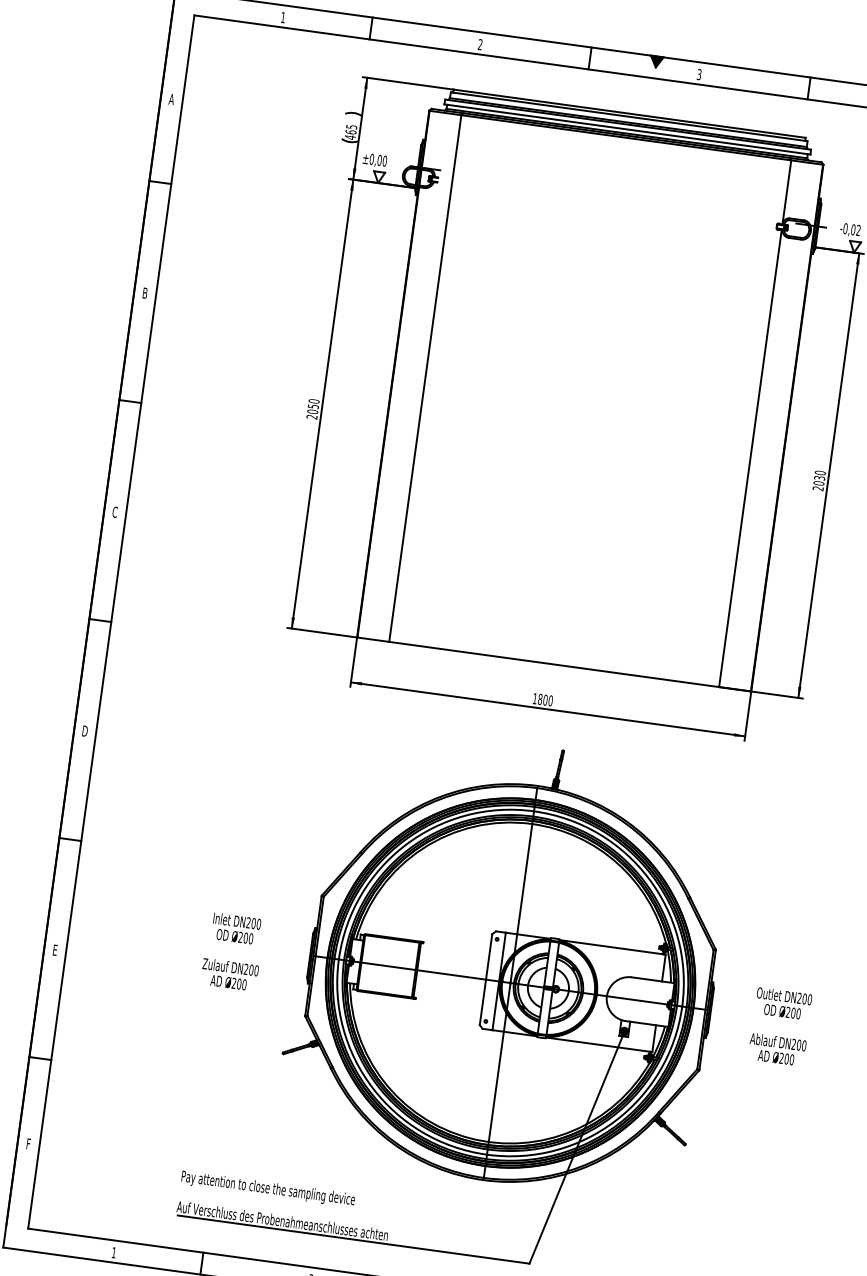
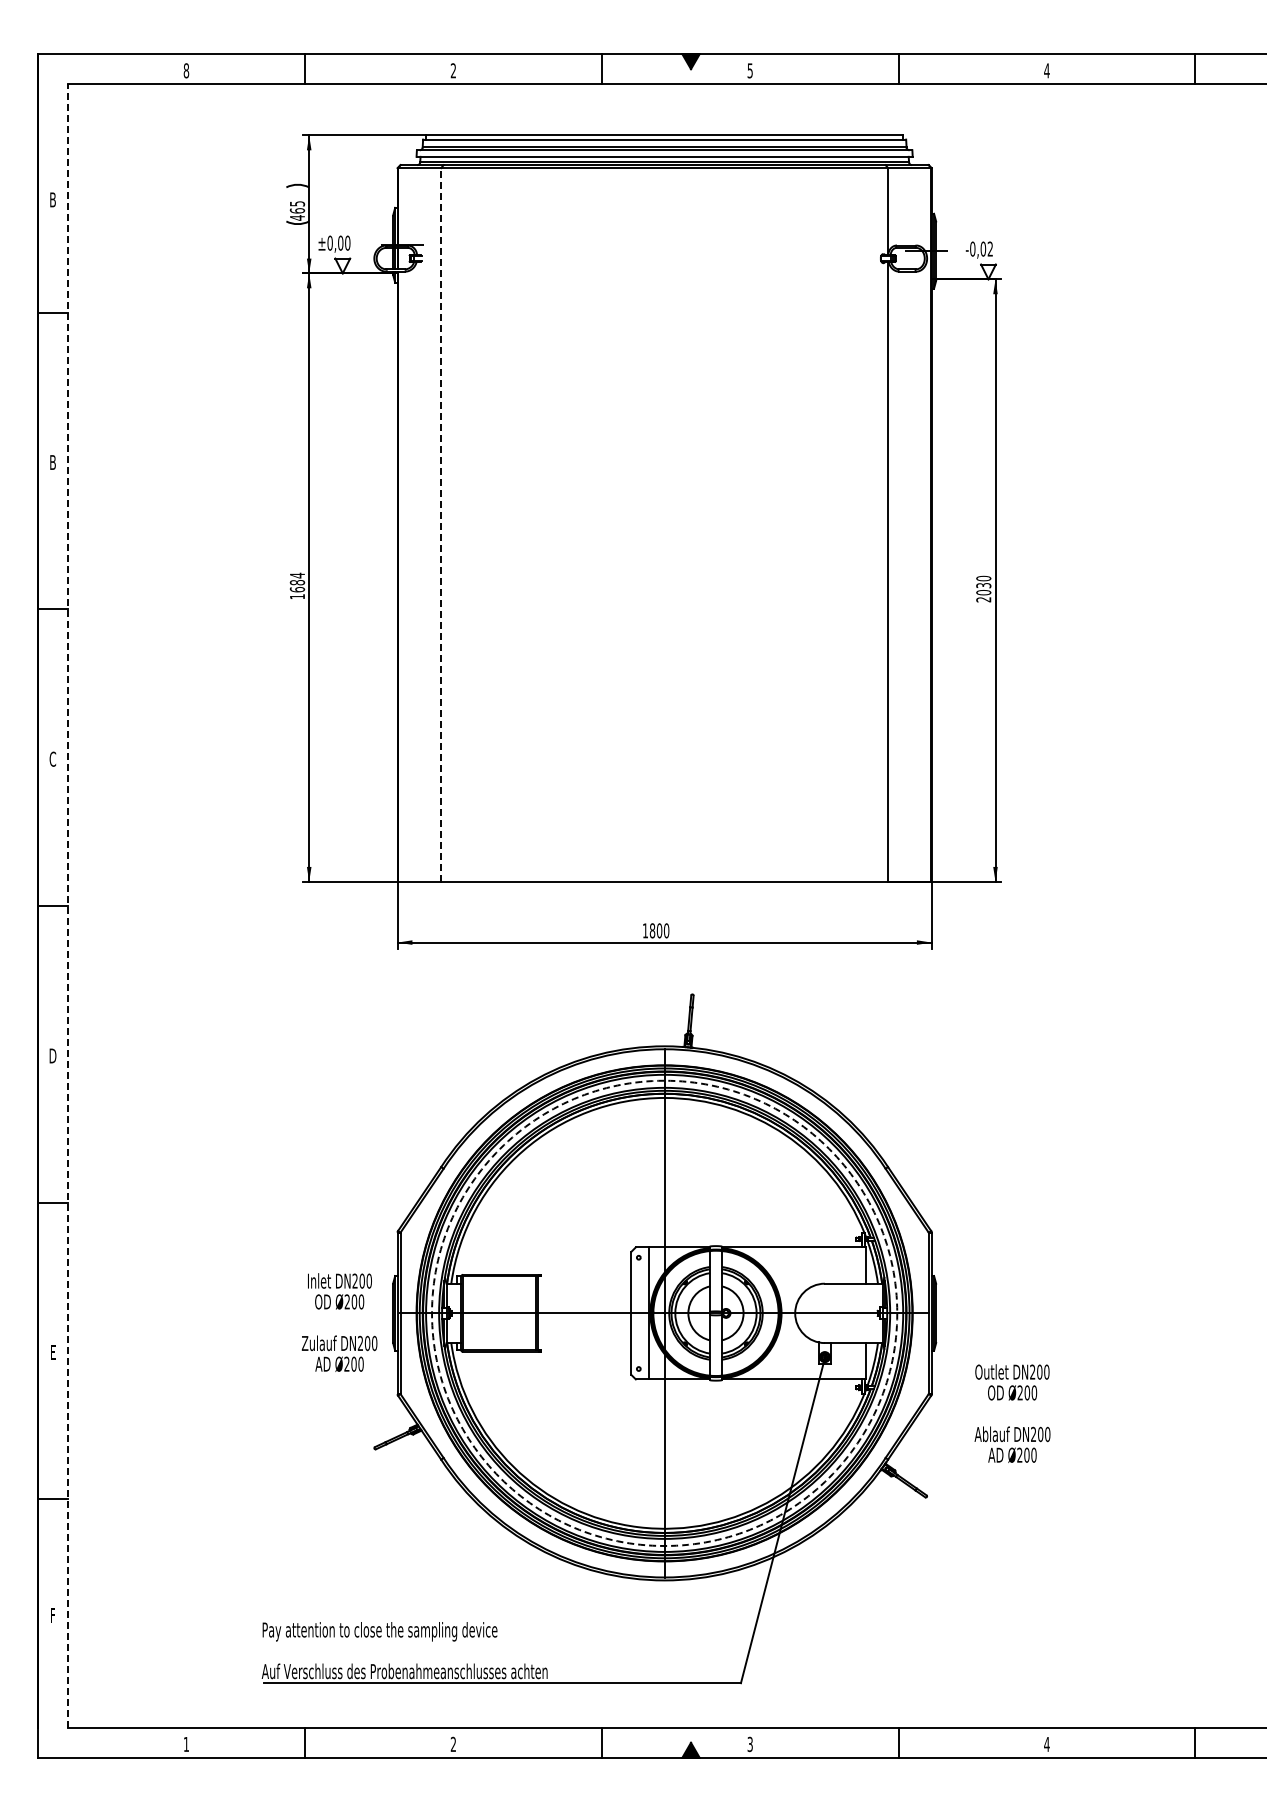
text: (283, 17) -> (186, 70), 1 -> 8
text: (698, 74) -> (749, 70), 3 -> 5
text: (171, 99) -> (52, 199), A -> B
line: (425, 378) -> (441, 524), solid -> dashed
text: (313, 408) -> (297, 585), 2050 -> 1684
line: (111, 621) -> (67, 905), solid -> dashed
text: (232, 951) -> (339, 1322), moved
circle: (510, 983) -> (664, 1313), solid -> dashed
text: (780, 1026) -> (1012, 1413), moved

